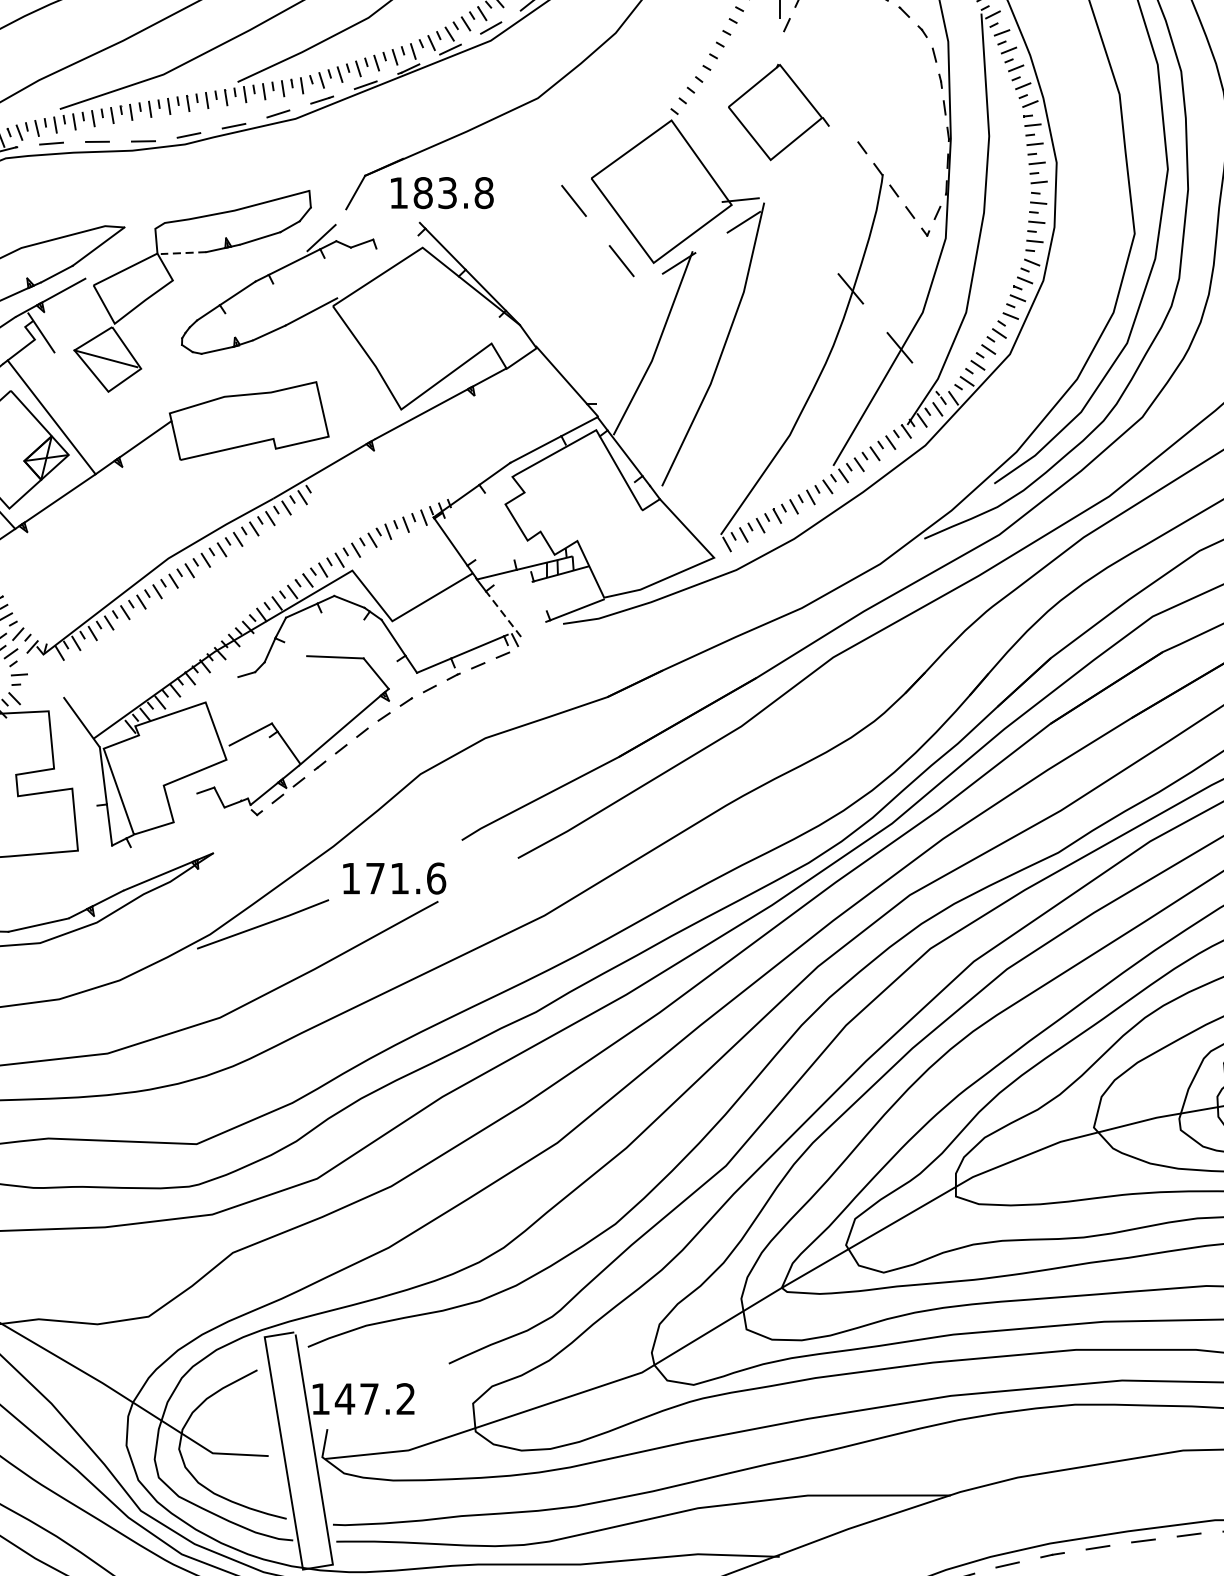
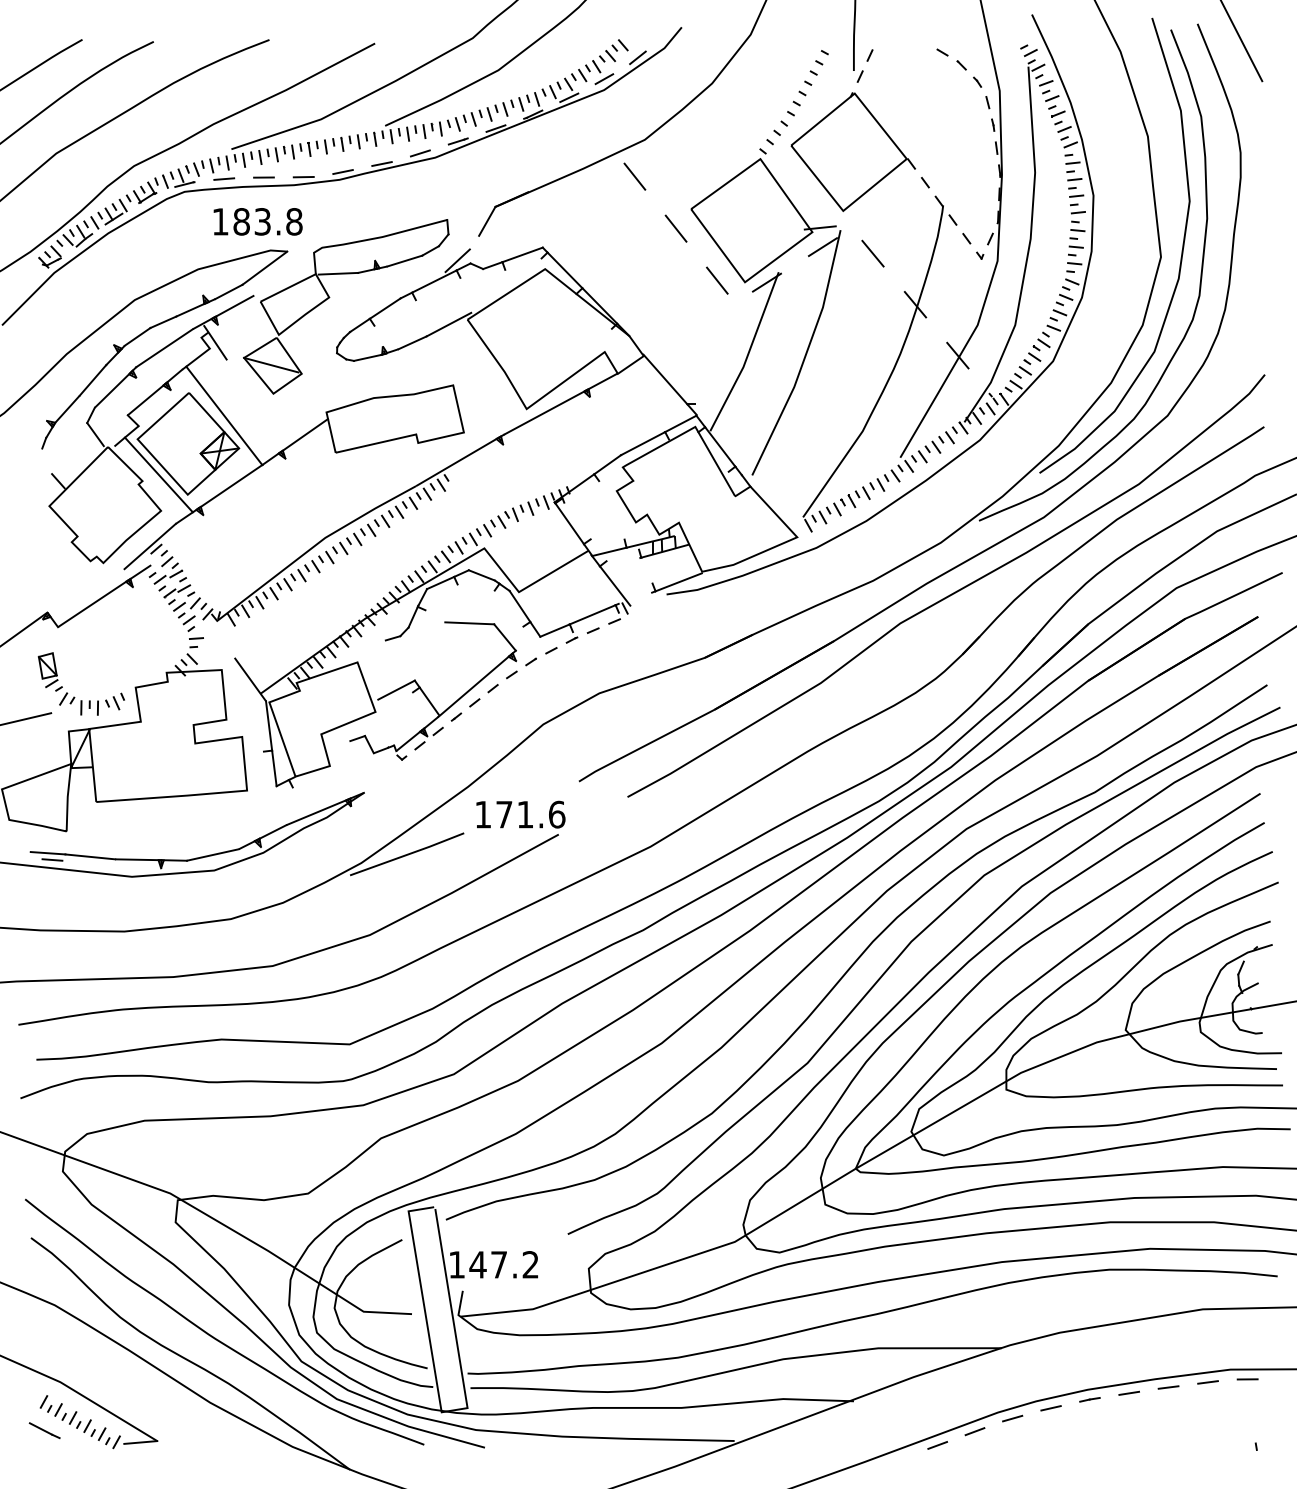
part: (778, 111) -> (852, 151), size x1.43
line: (525, 140) -> (634, 176), added
text: (441, 192) -> (257, 221), moved
line: (801, 229) -> (872, 253), added
line: (396, 230) -> (522, 254), added
line: (183, 252) -> (338, 273), dashed -> solid
line: (503, 613) -> (615, 585), dashed -> solid

